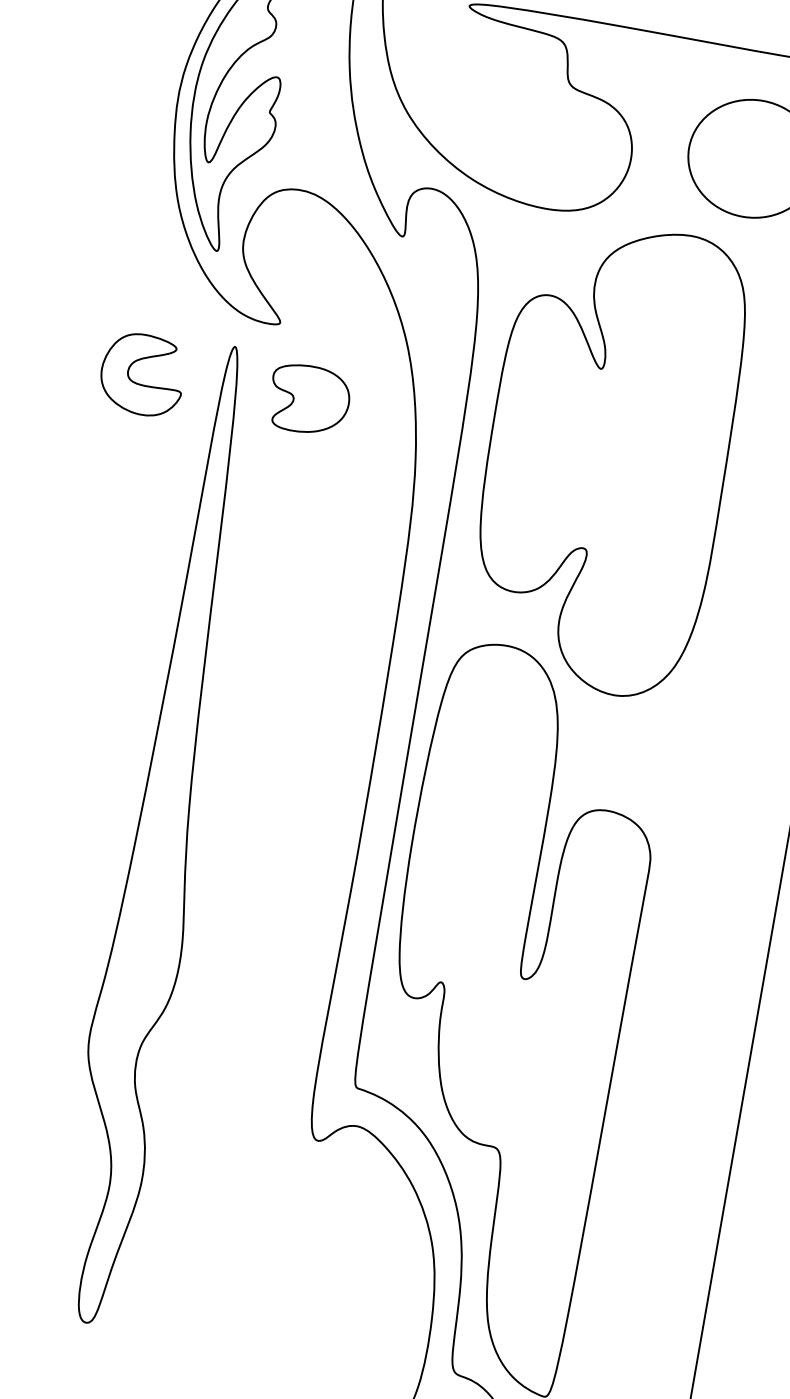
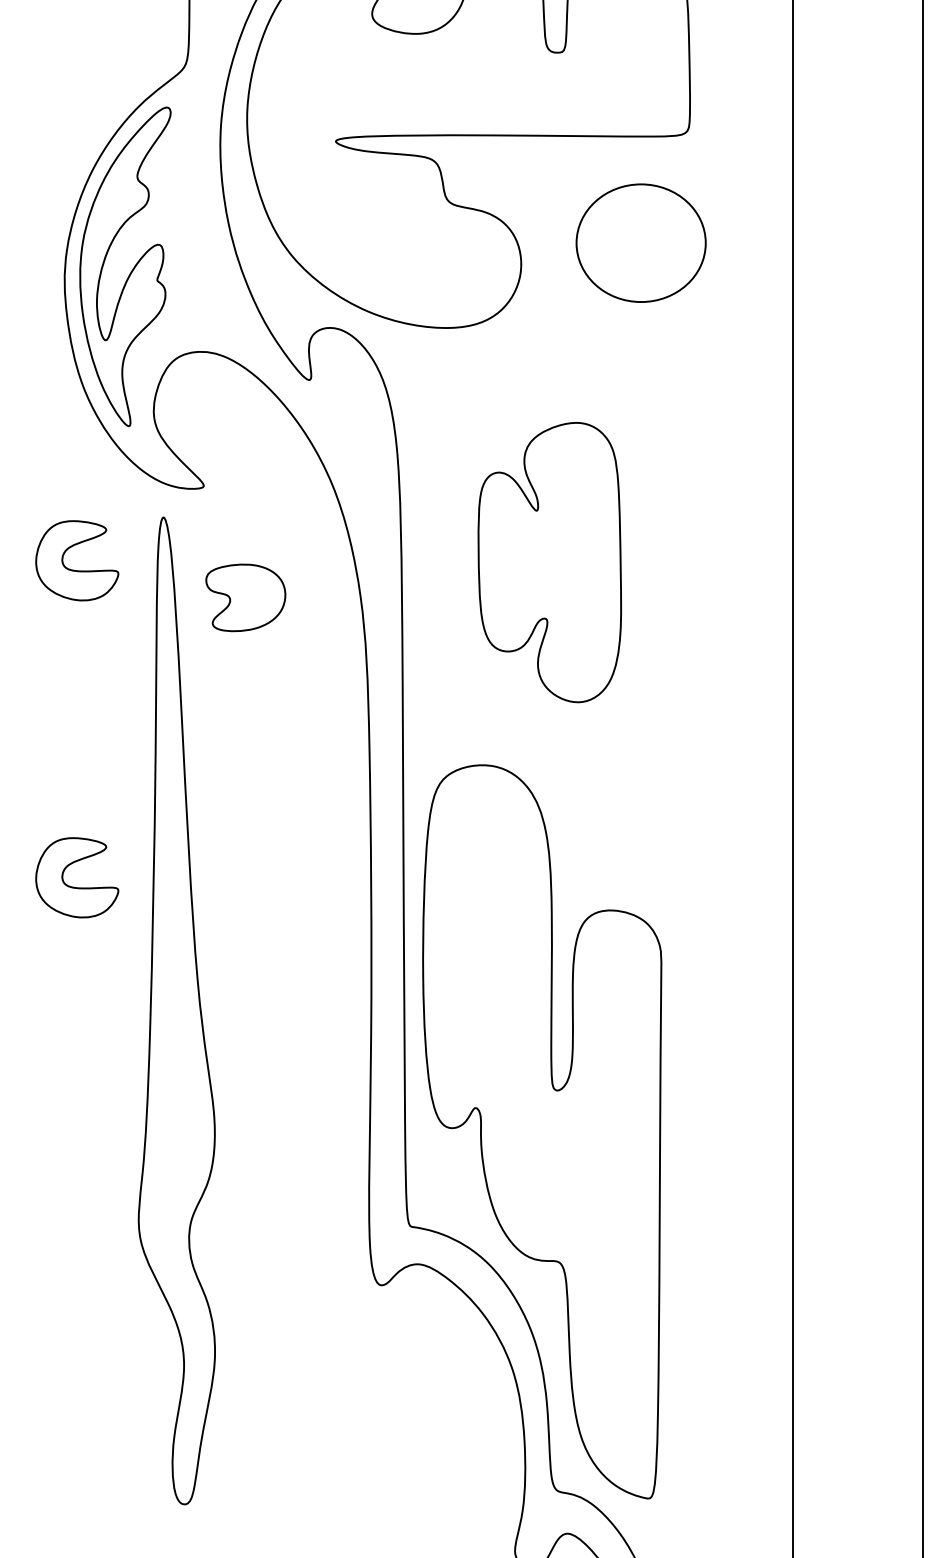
part: (309, 399) -> (245, 597), moved
part: (607, 457) -> (549, 562), size x0.6
part: (83, 695) -> (74, 886), added

